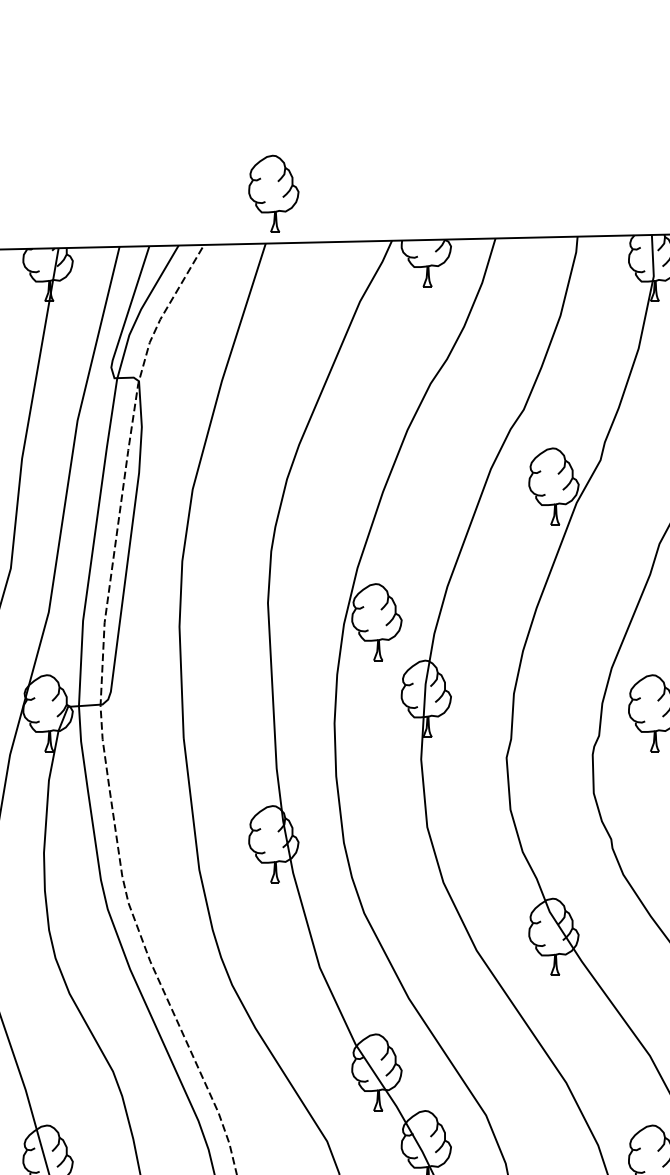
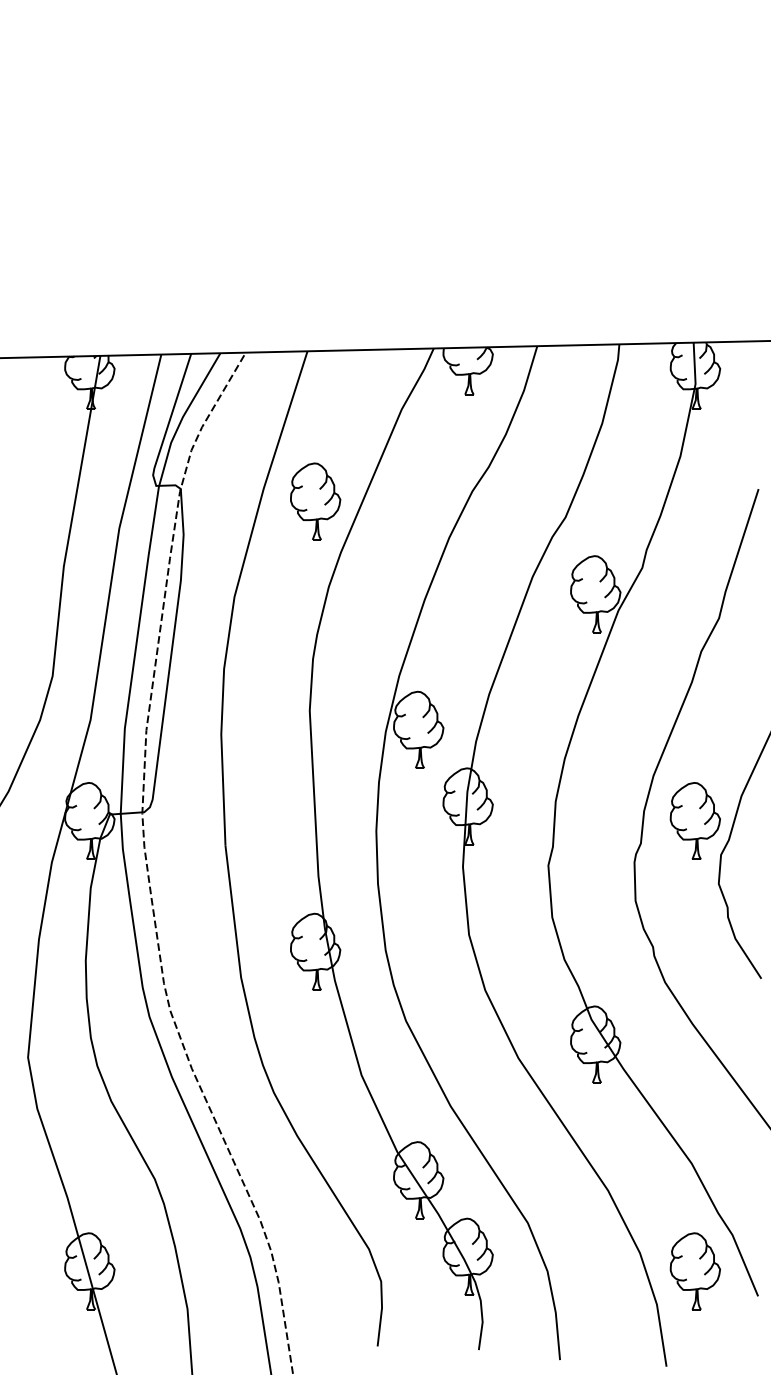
part: (273, 193) -> (315, 501), moved

